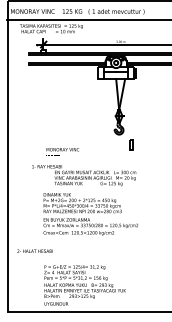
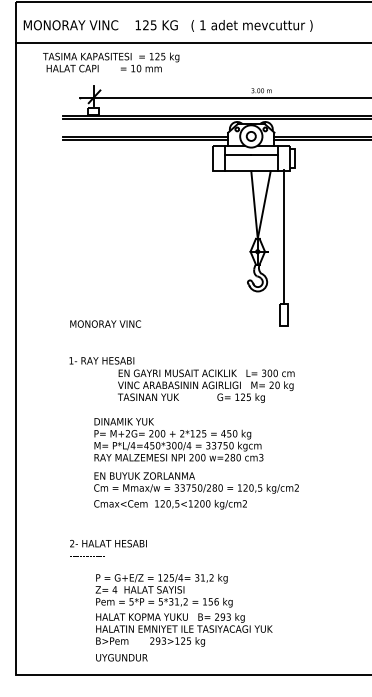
line: (131, 109) -> (284, 237), added
text: (62, 151) -> (104, 327), moved
text: (34, 250) -> (107, 542), moved

